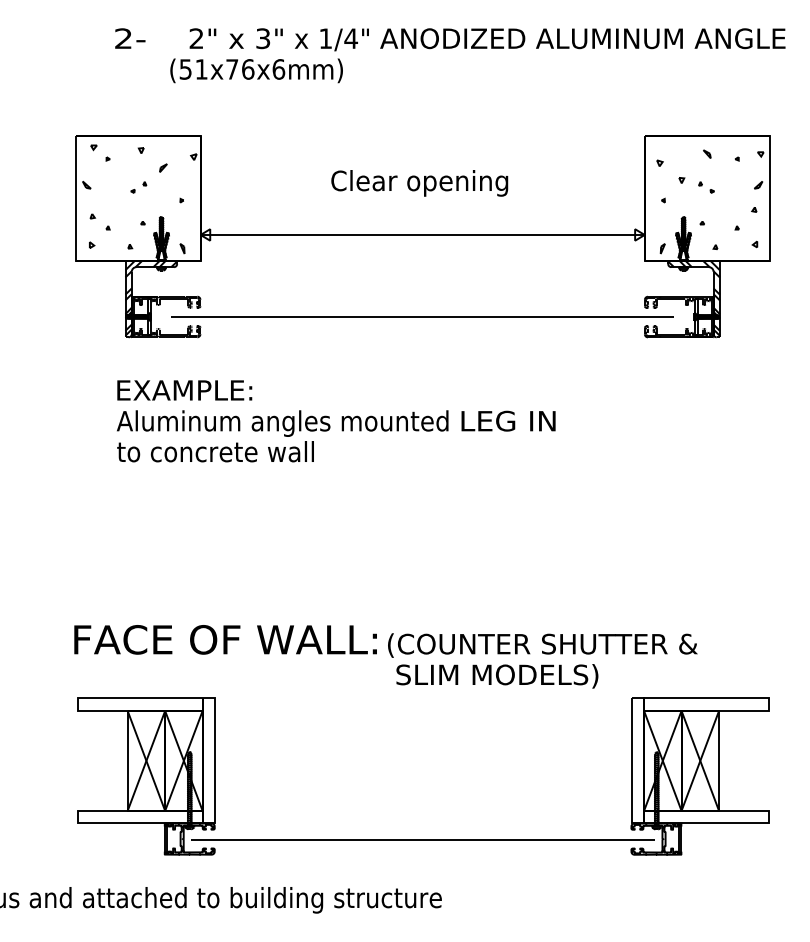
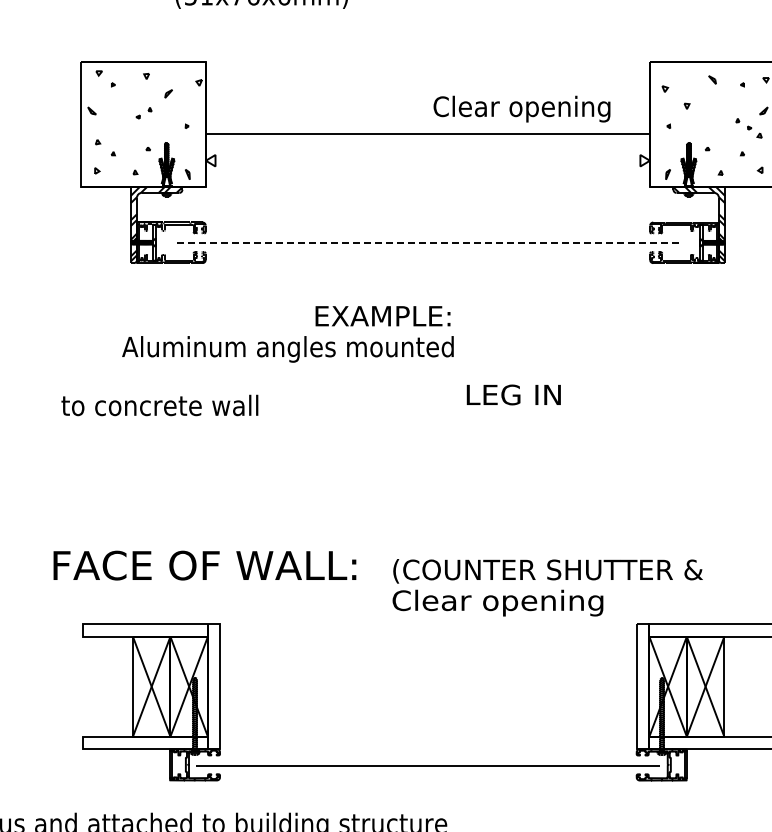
text: (419, 183) -> (521, 109), moved
part: (706, 187) -> (743, 124), moved
line: (422, 234) -> (427, 133), moved
line: (423, 317) -> (428, 243), solid -> dashed
text: (184, 390) -> (382, 316), moved
text: (508, 420) -> (513, 394), moved
text: (215, 451) -> (159, 405), moved
text: (225, 639) -> (204, 565), moved
text: (492, 677) -> (497, 603), SLIM MODELS) -> Clear opening

